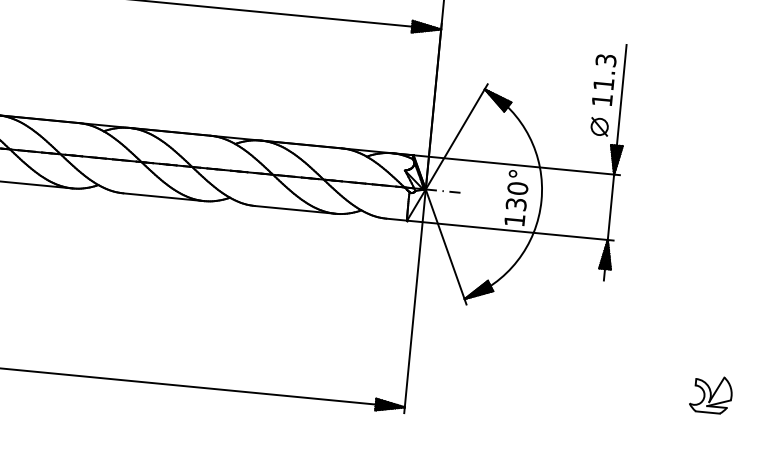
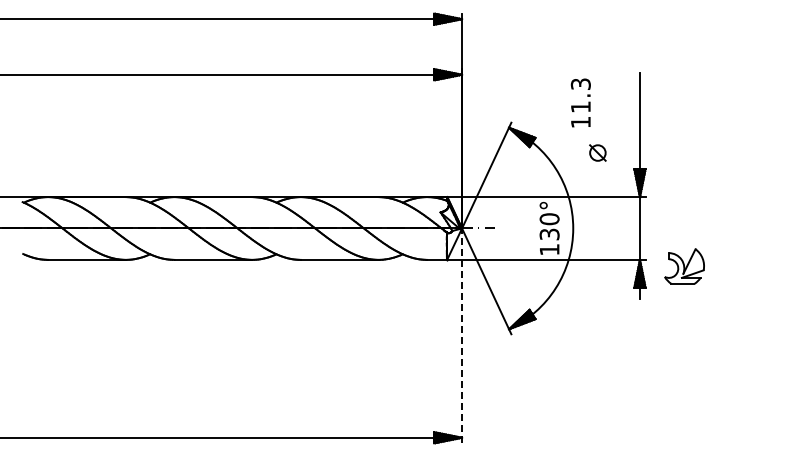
text: (603, 79) -> (580, 102), moved
part: (599, 126) -> (597, 152), moved
line: (415, 300) -> (462, 335), solid -> dashed
part: (711, 394) -> (684, 266), moved

